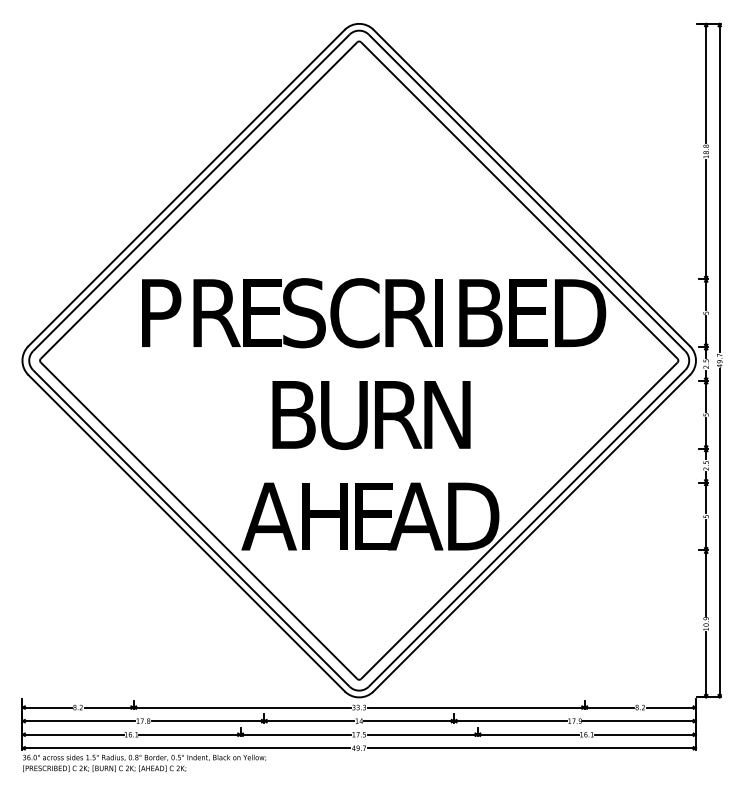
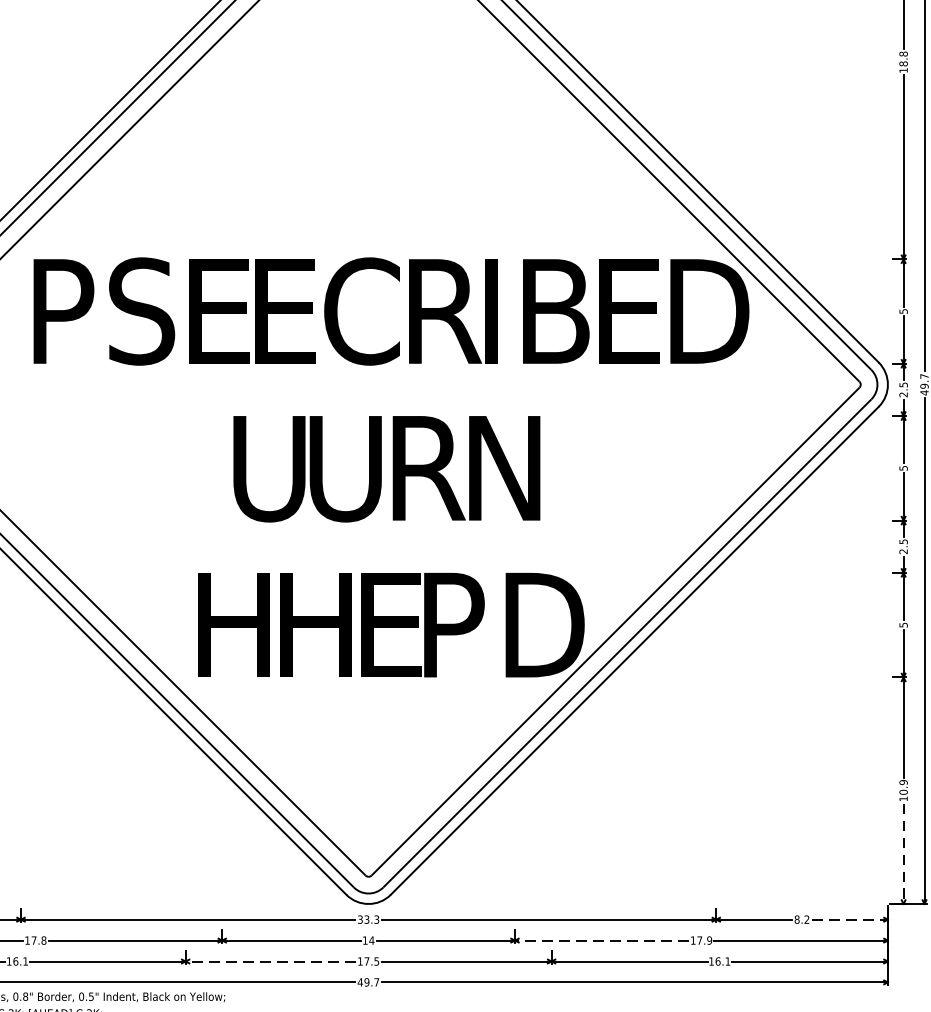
text: (215, 313) -> (146, 311), R -> S
text: (304, 313) -> (284, 311), S -> E
text: (294, 415) -> (268, 469), B -> U
text: (268, 516) -> (228, 625), A -> H
text: (415, 516) -> (455, 625), A -> P
line: (706, 664) -> (904, 853), solid -> dashed
line: (671, 707) -> (850, 919), solid -> dashed
line: (509, 721) -> (600, 941), solid -> dashed
line: (295, 734) -> (270, 961), solid -> dashed

